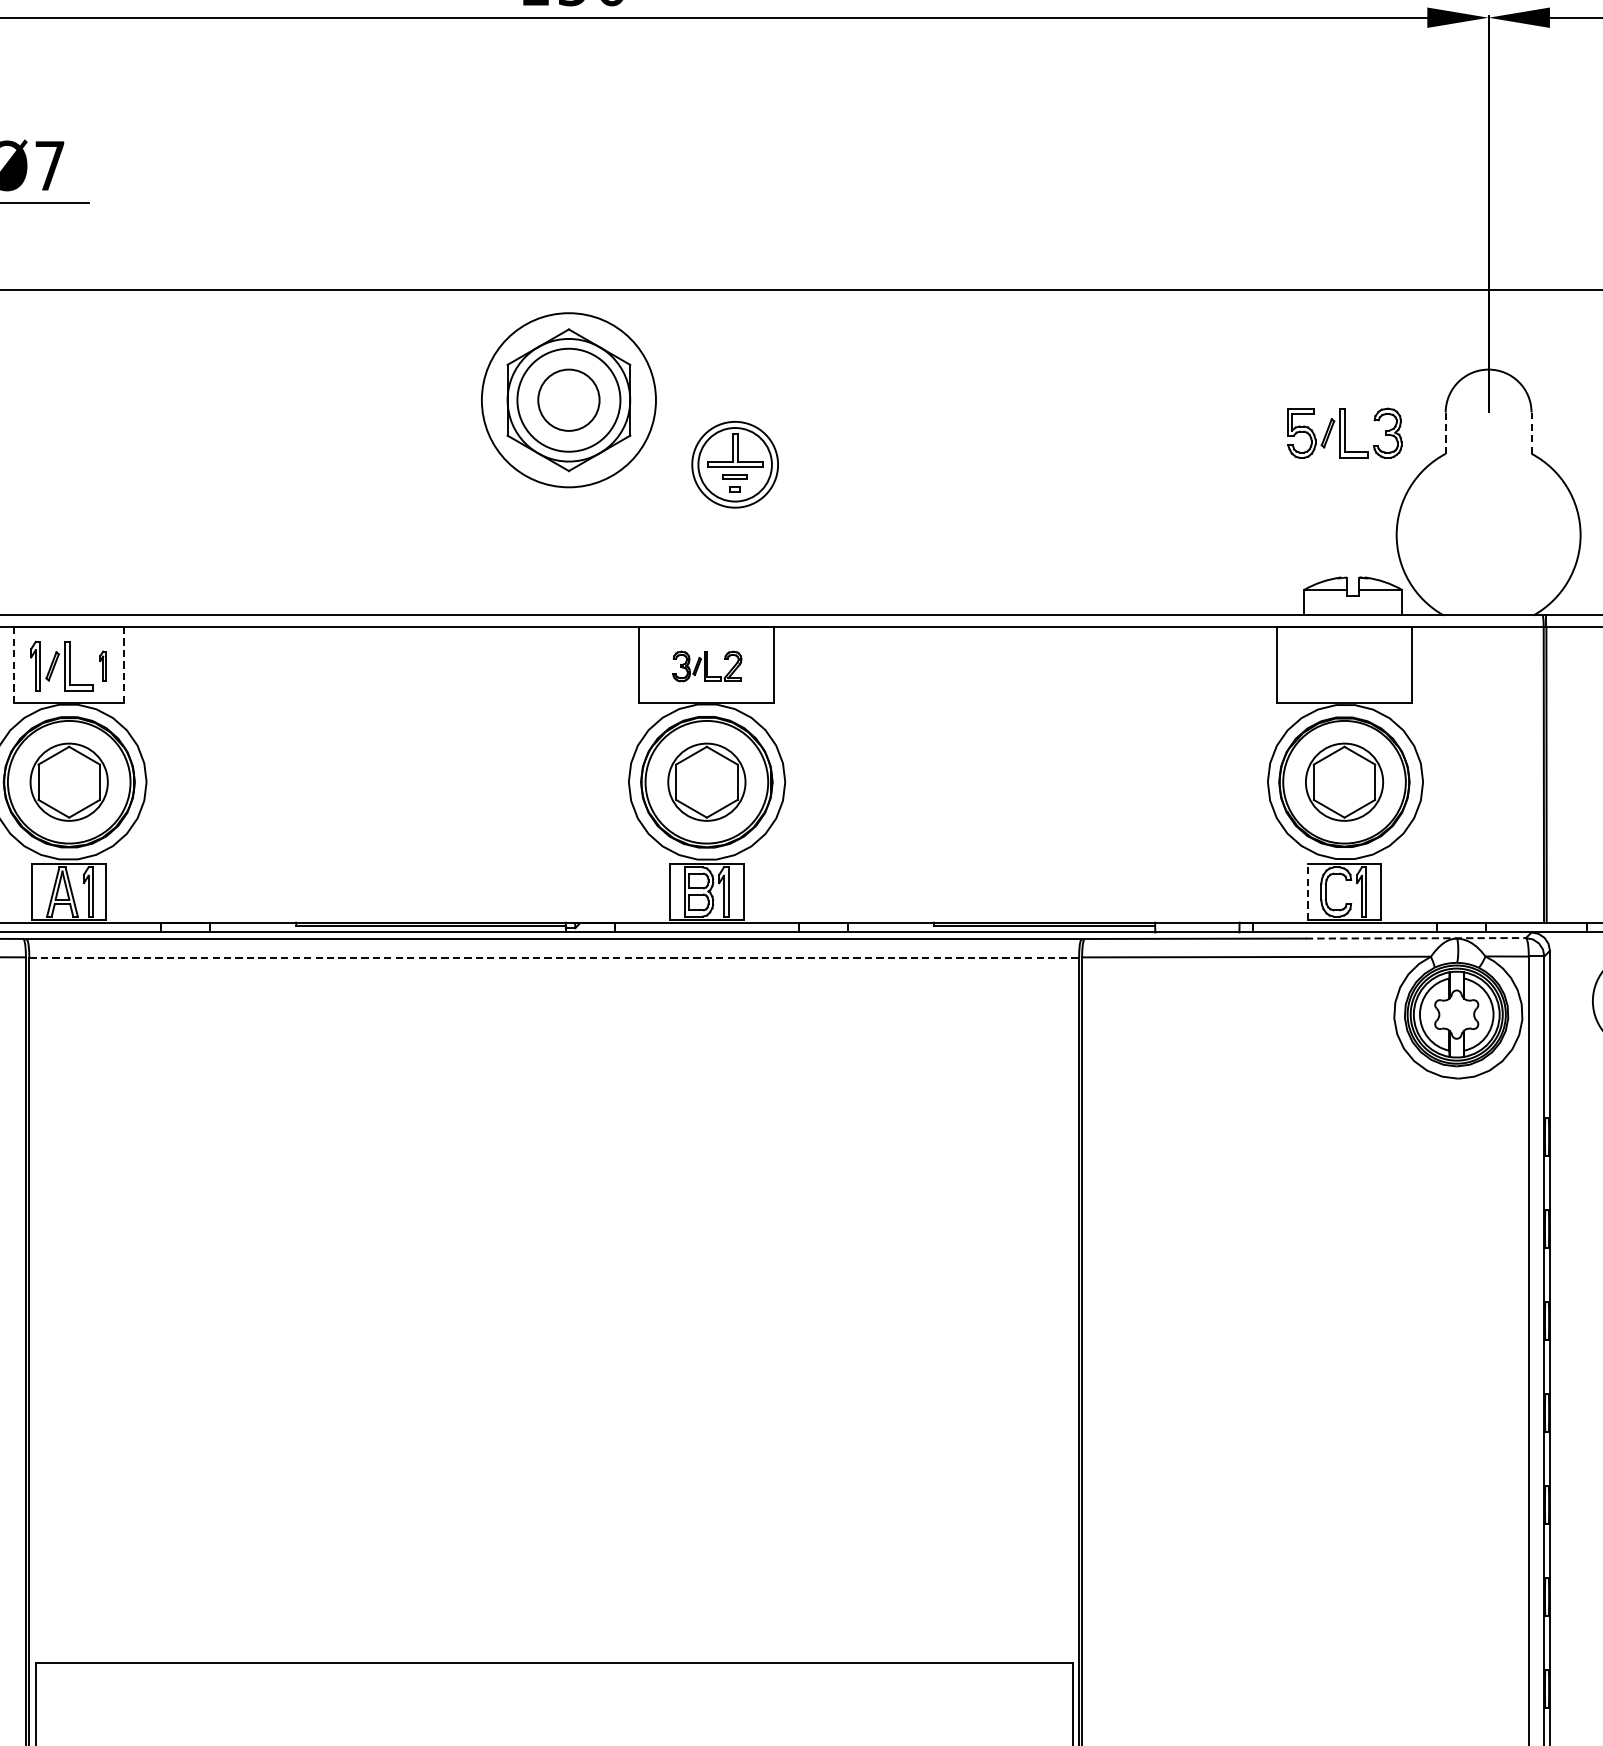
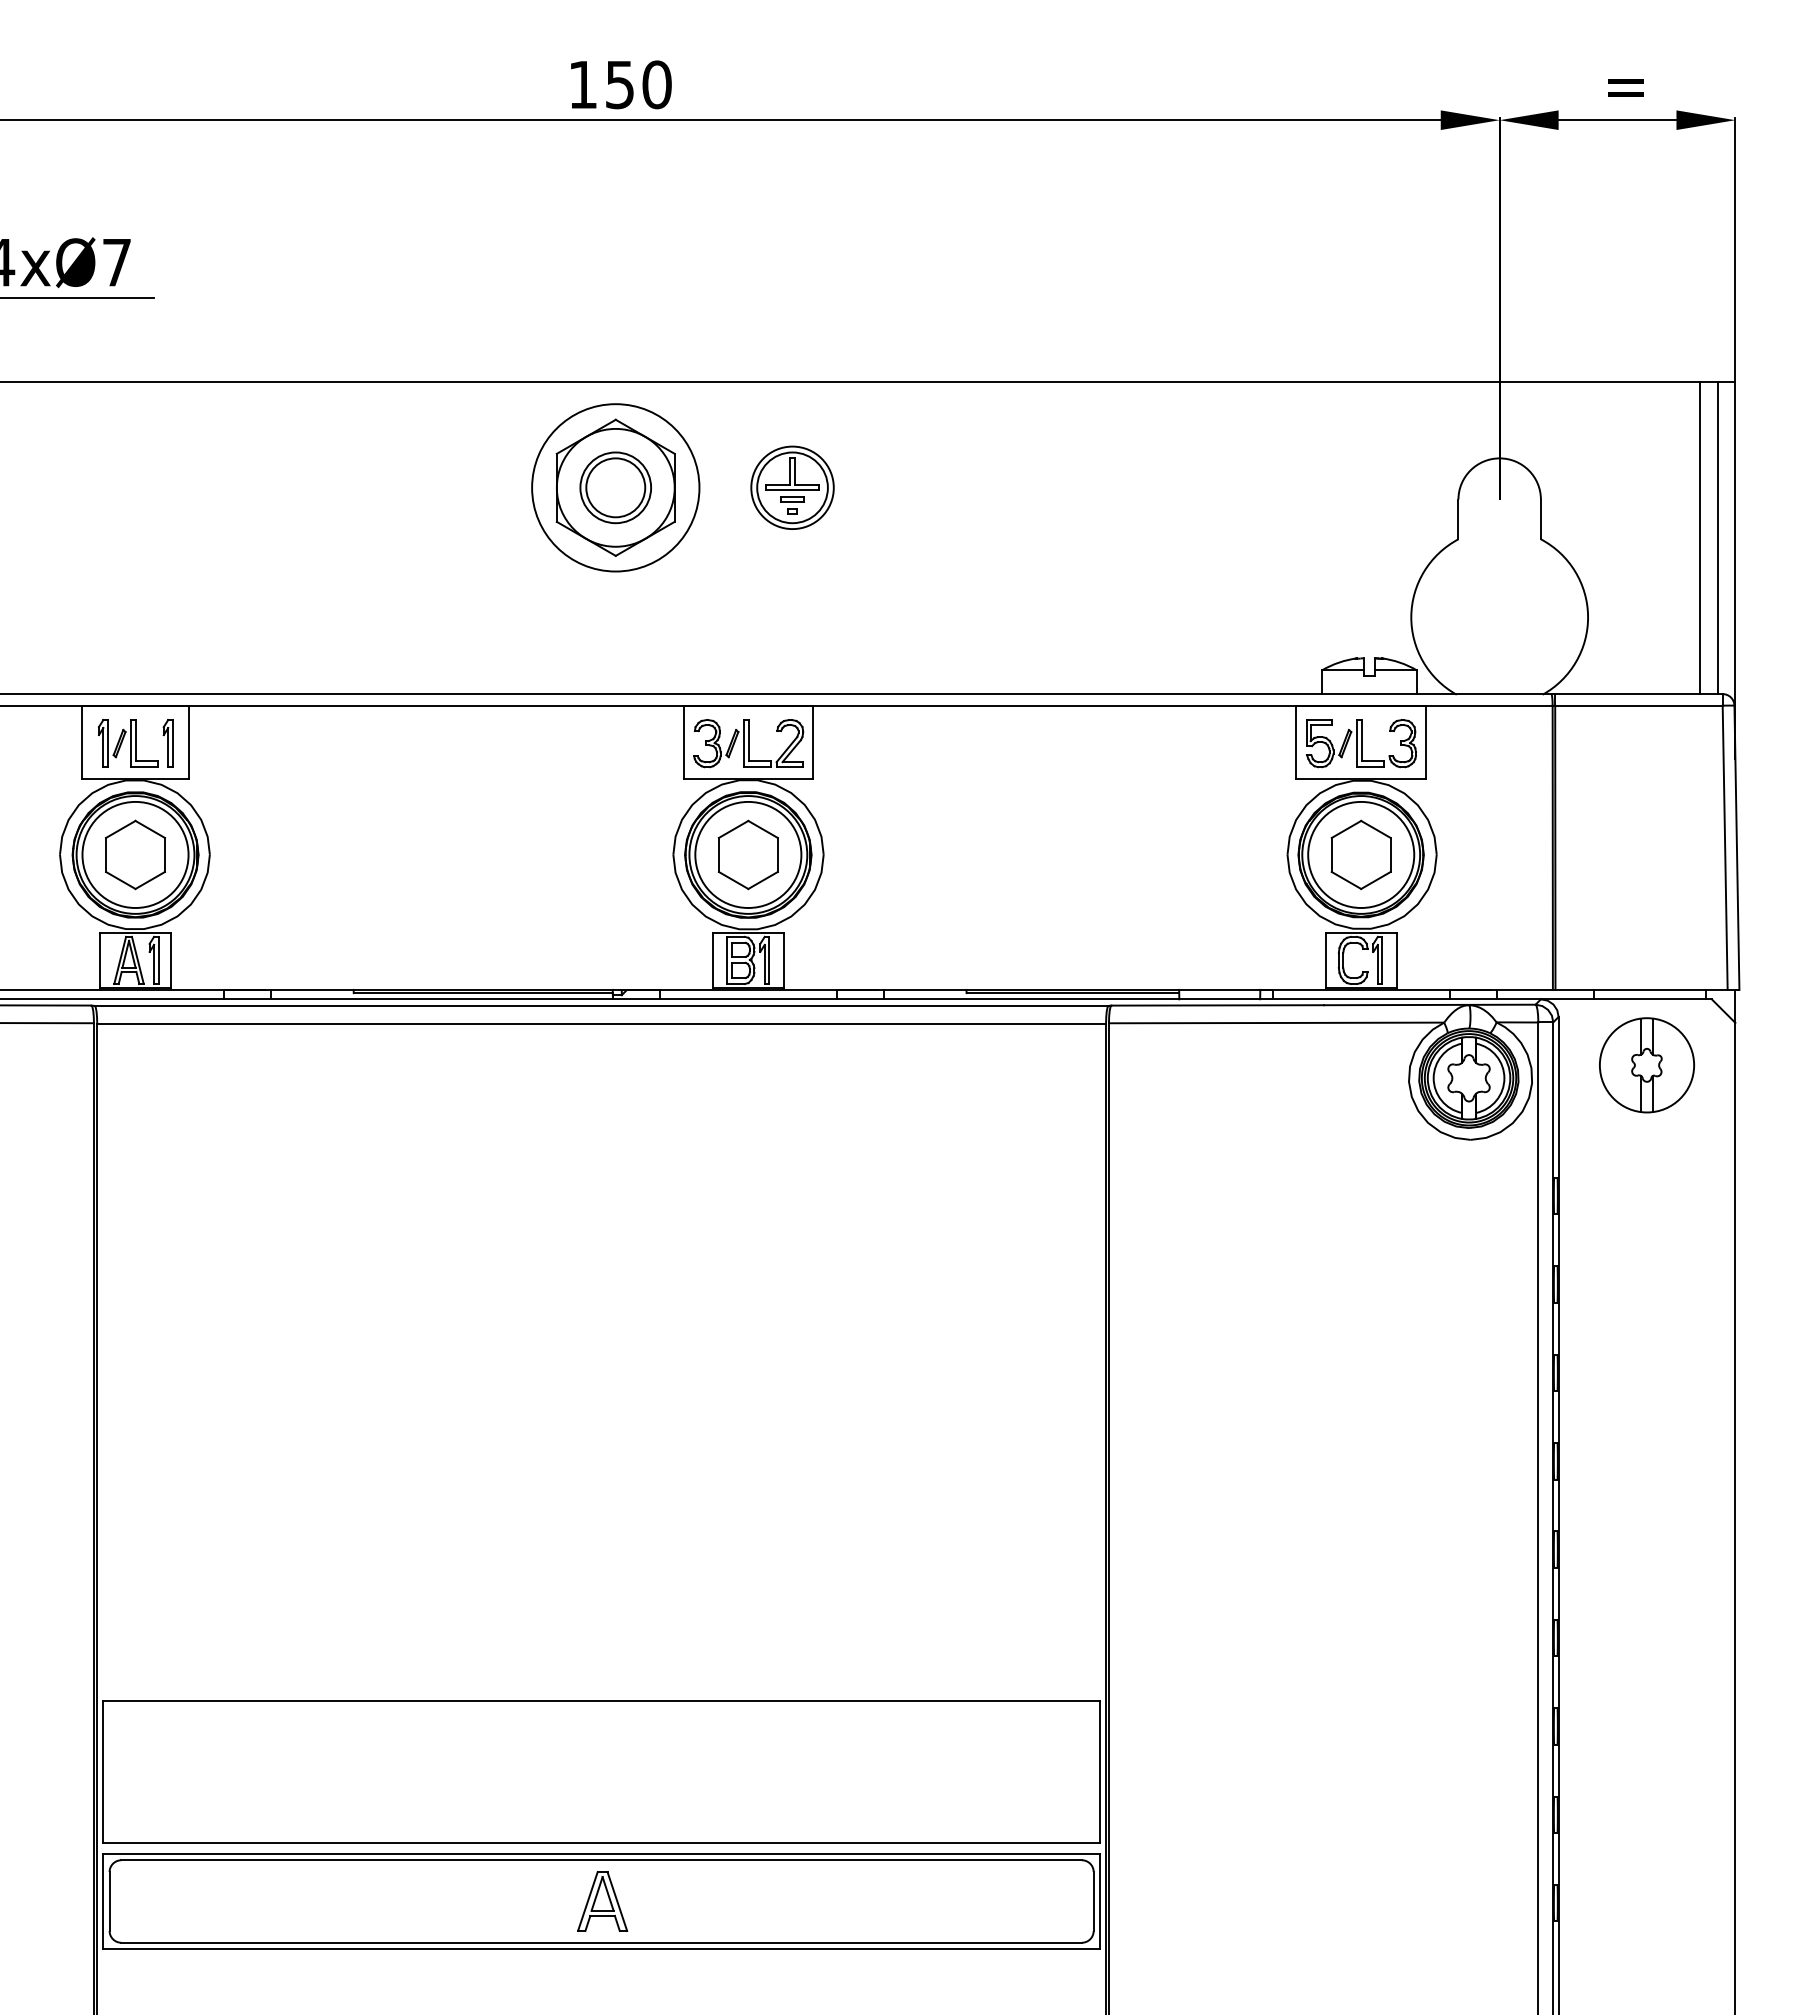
circle: (568, 399) -> (615, 487), size x0.71
part: (1344, 433) -> (1361, 743), moved
line: (1445, 433) -> (1458, 519), dashed -> solid
line: (1531, 433) -> (1540, 519), dashed -> solid
part: (735, 464) -> (792, 487), moved
line: (14, 665) -> (82, 742), dashed -> solid
line: (124, 665) -> (188, 742), dashed -> solid
part: (102, 666) -> (167, 743), size x1.67
part: (707, 666) -> (748, 743), size x1.67
circle: (69, 781) -> (135, 854), size x1.43
circle: (707, 781) -> (748, 854), size x1.43
circle: (1344, 781) -> (1361, 854), size x1.43
line: (1307, 891) -> (1325, 959), dashed -> solid
line: (1415, 937) -> (1429, 1004), dashed -> solid
line: (555, 957) -> (602, 1023), dashed -> solid

